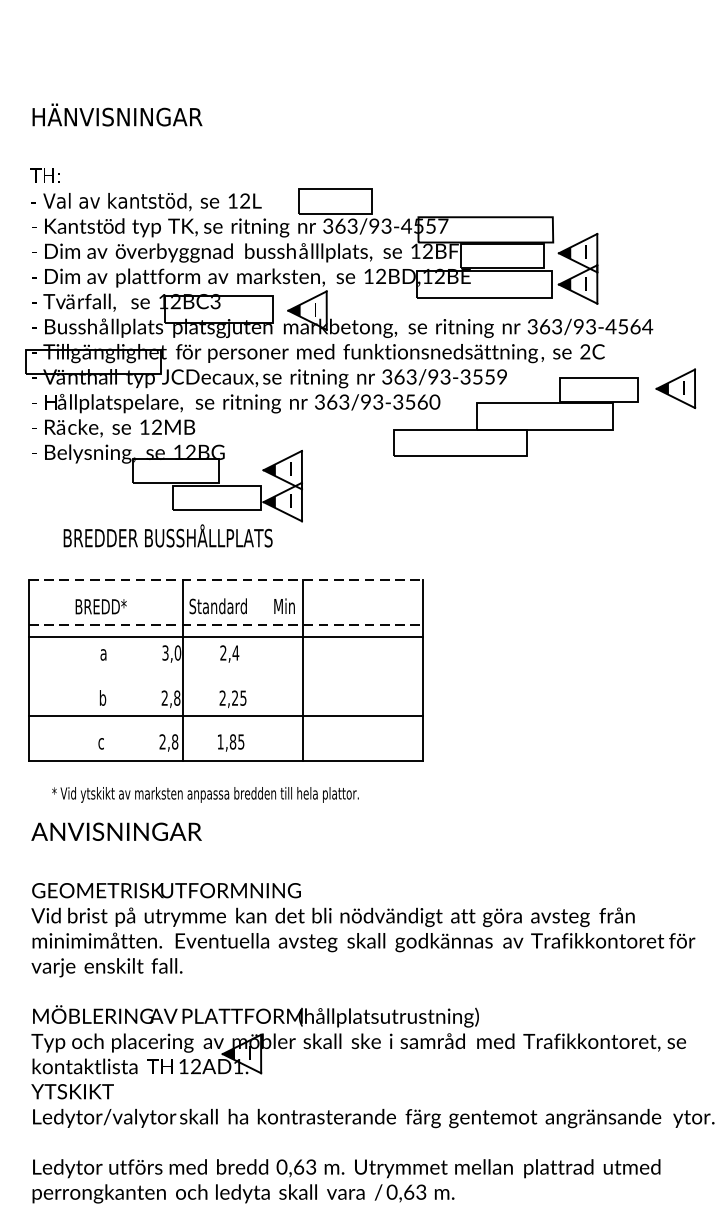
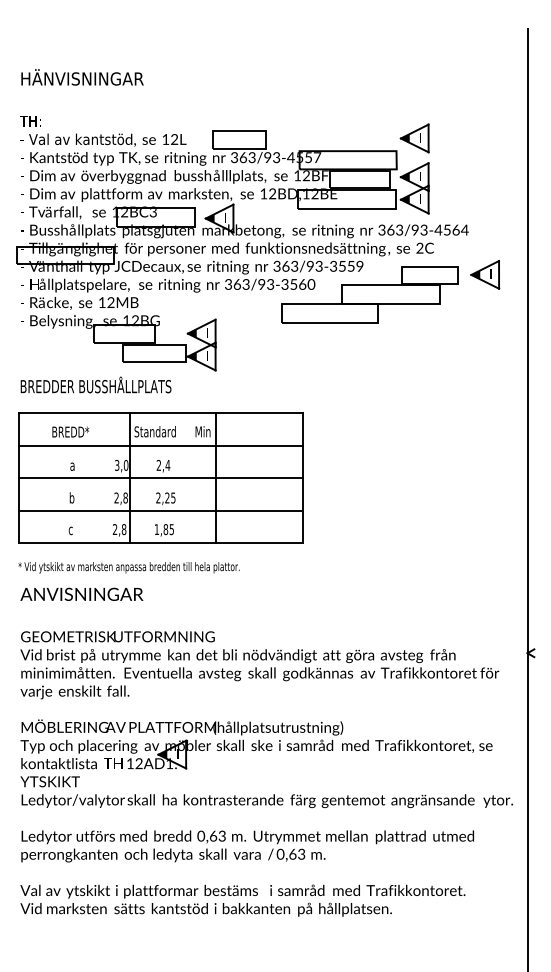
part: (577, 199) -> (414, 138), added
text: (167, 535) -> (95, 384), moved
line: (225, 579) -> (160, 412), dashed -> solid
line: (225, 625) -> (160, 445), dashed -> solid
line: (225, 637) -> (160, 478), moved
text: (204, 794) -> (128, 567), moved

